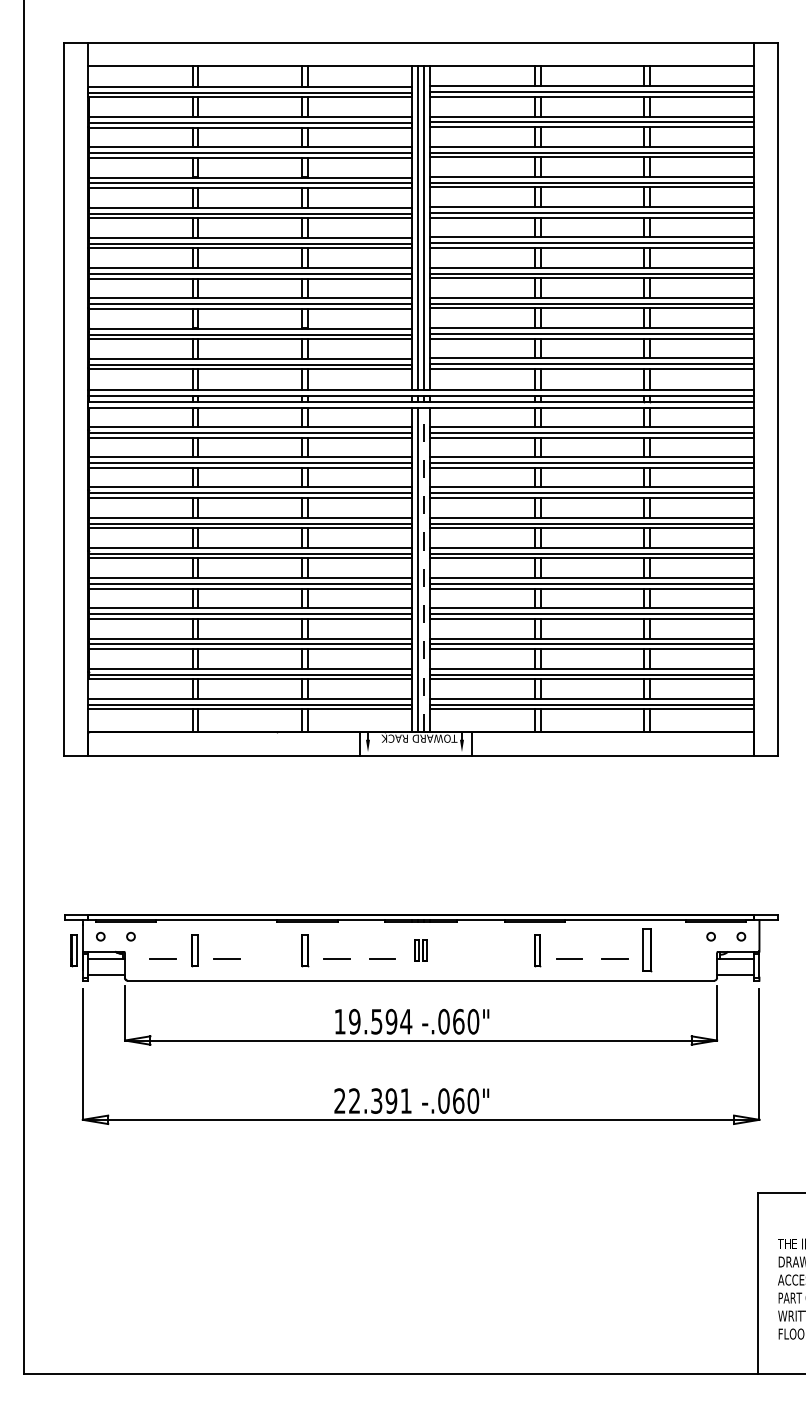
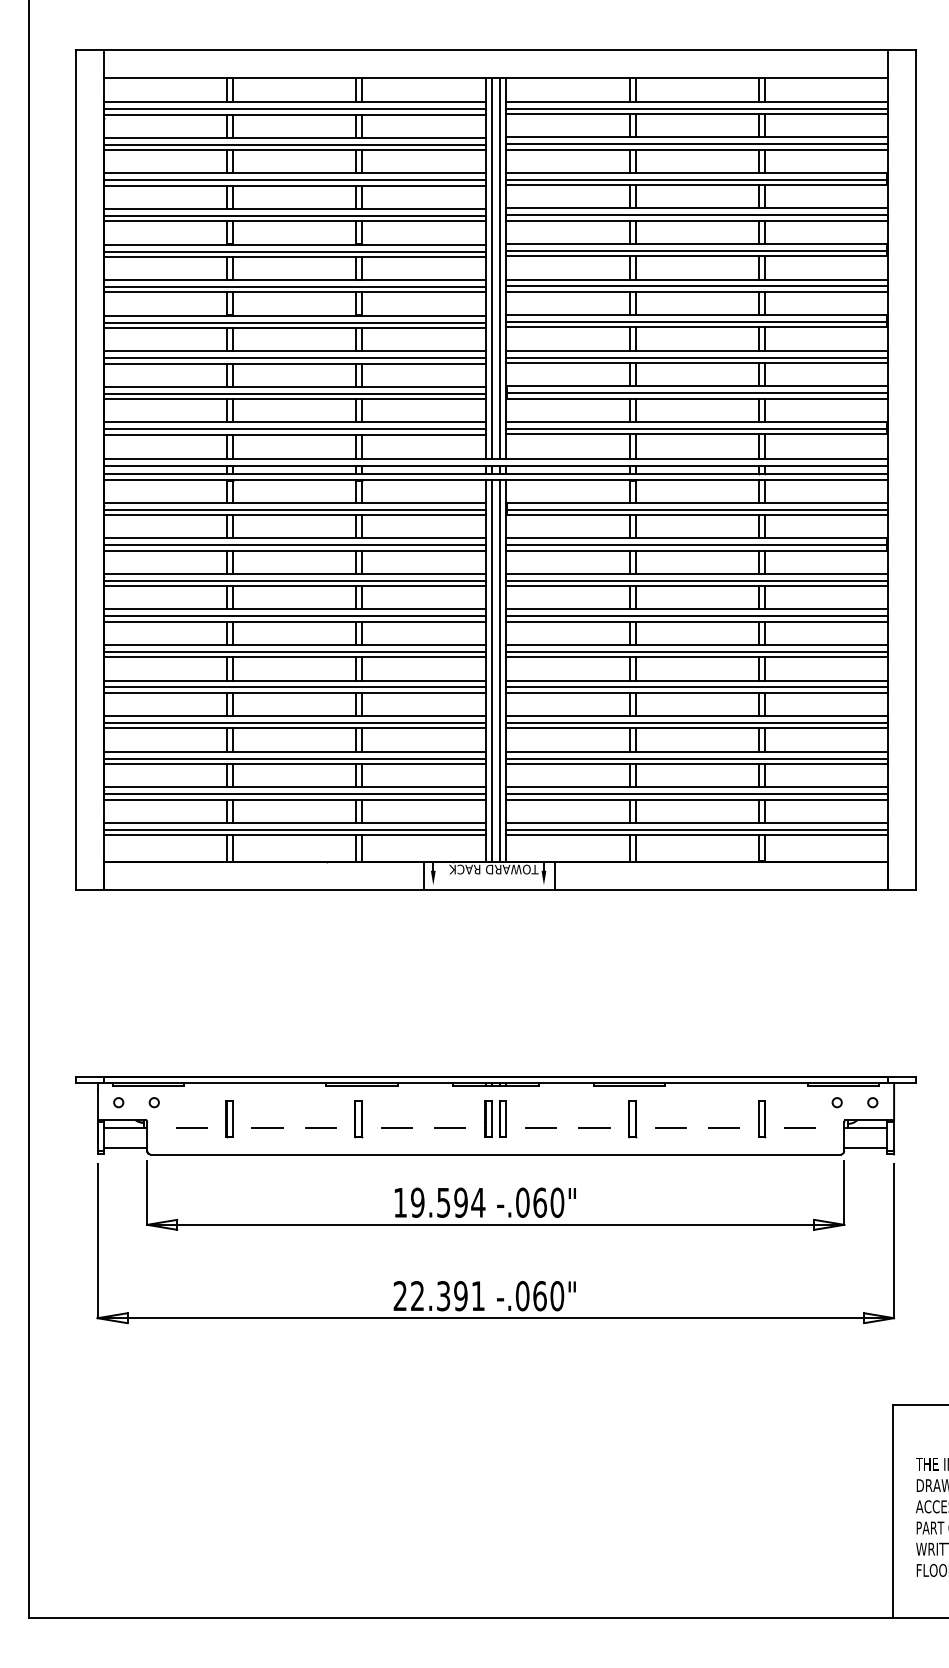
line: (424, 569) -> (499, 670), dashed -> solid
part: (420, 950) -> (495, 1118), size x1.43
part: (74, 951) -> (87, 1119), removed
part: (647, 951) -> (762, 1119), size x0.71
line: (272, 957) -> (320, 1127), added
line: (459, 958) -> (541, 1128), added
line: (504, 958) -> (594, 1128), added
line: (679, 958) -> (799, 1128), added

